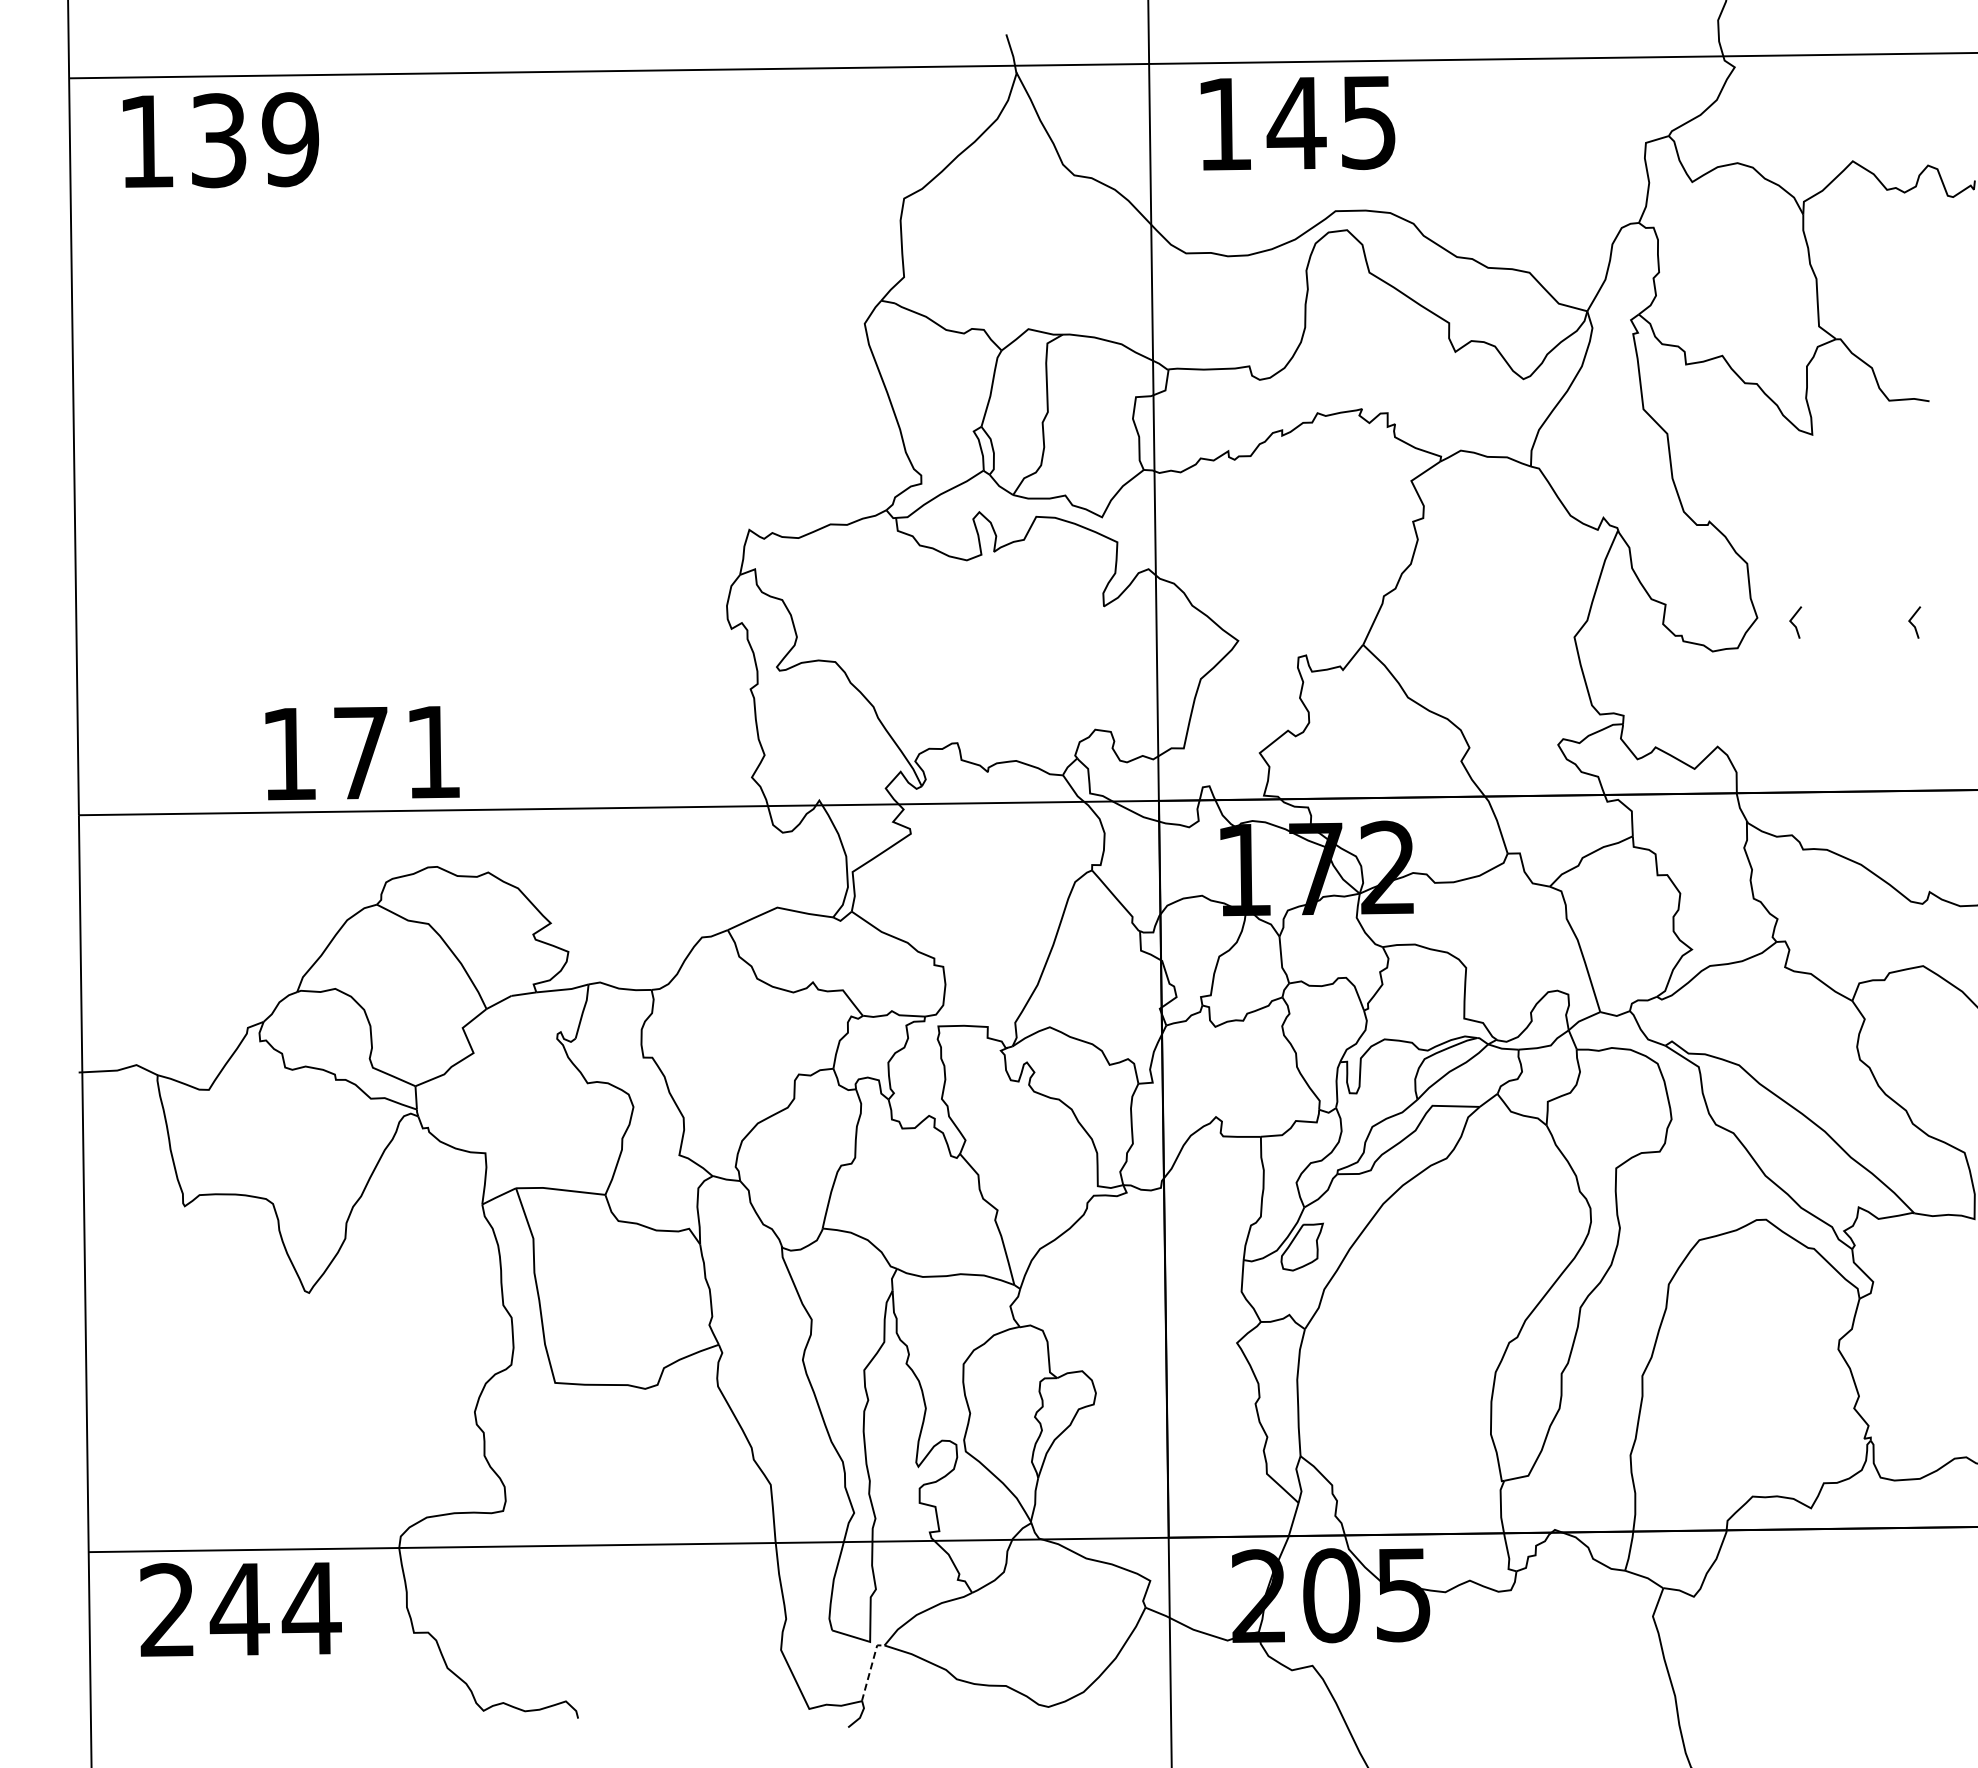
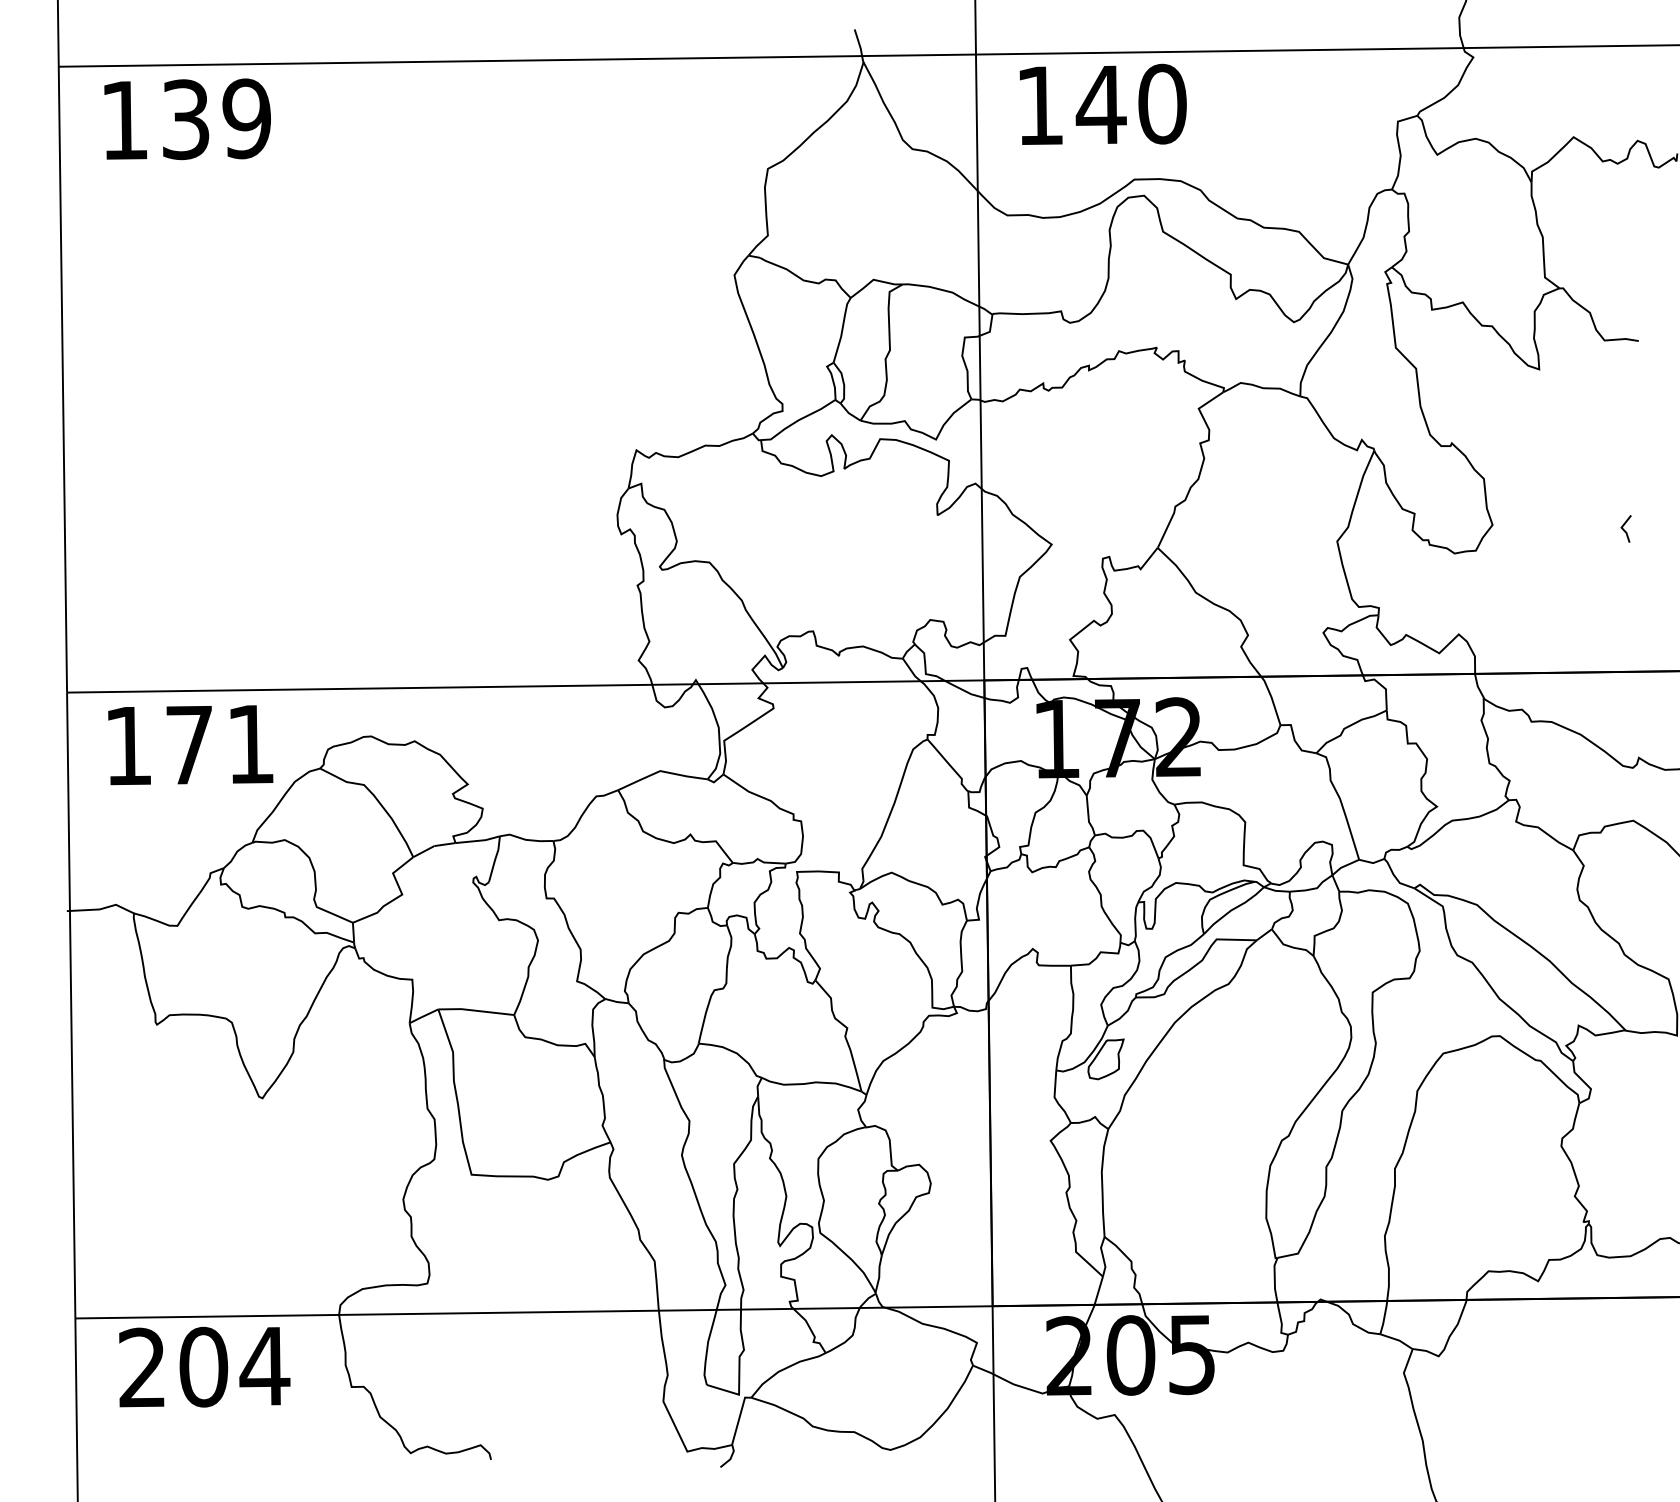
text: (1368, 122) -> (1162, 104), 145 -> 140
line: (1793, 623) -> (1523, 529), removed
text: (362, 753) -> (190, 745), moved
text: (239, 1609) -> (203, 1367), 244 -> 204
line: (870, 1669) -> (739, 1418), dashed -> solid

